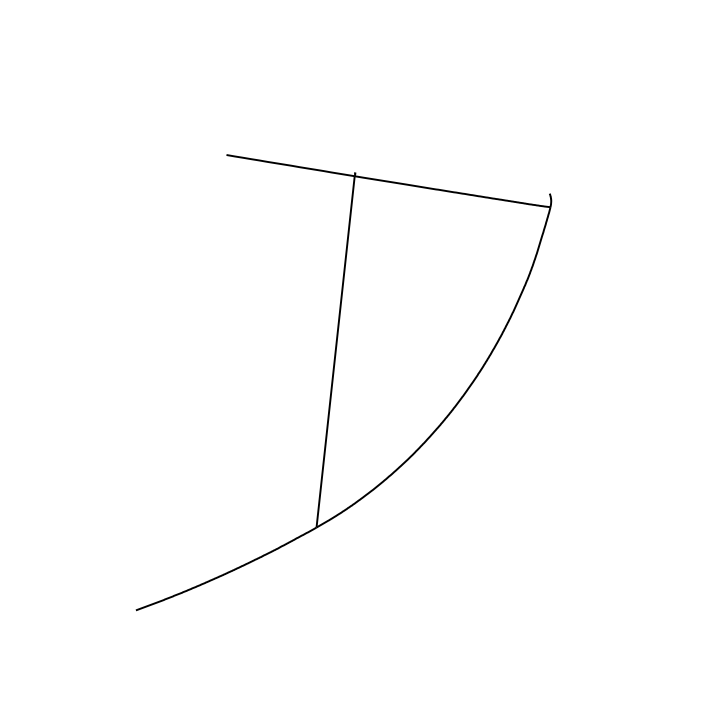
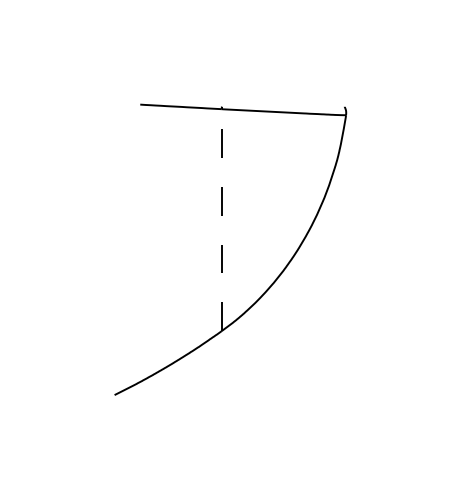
line: (335, 352) -> (221, 220), solid -> dashed

